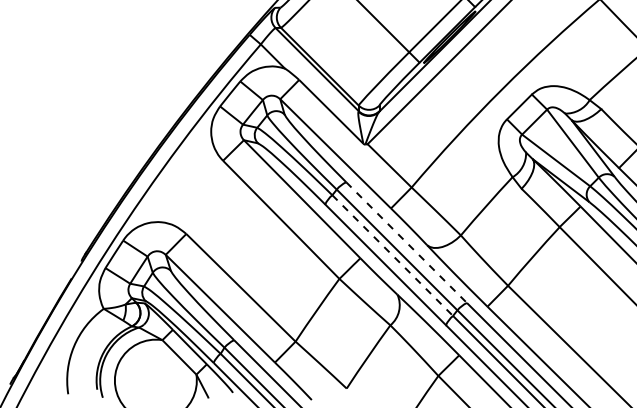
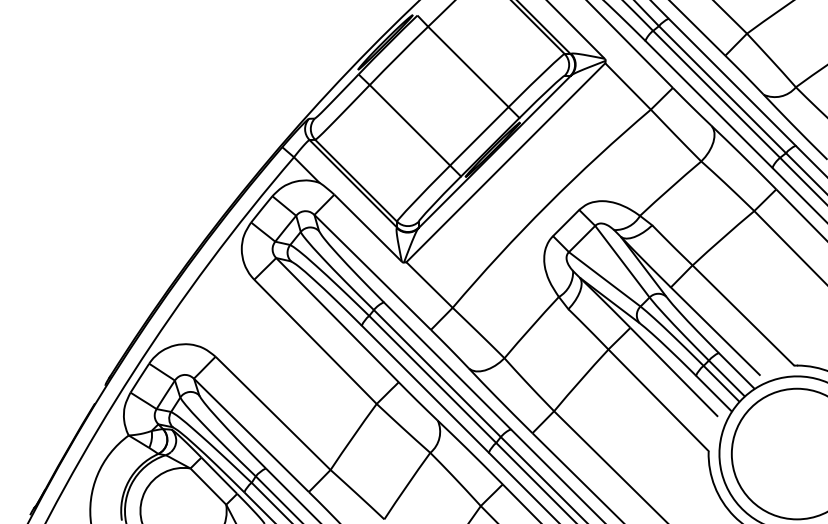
line: (406, 242) -> (447, 365), dashed -> solid
line: (393, 255) -> (433, 379), dashed -> solid

